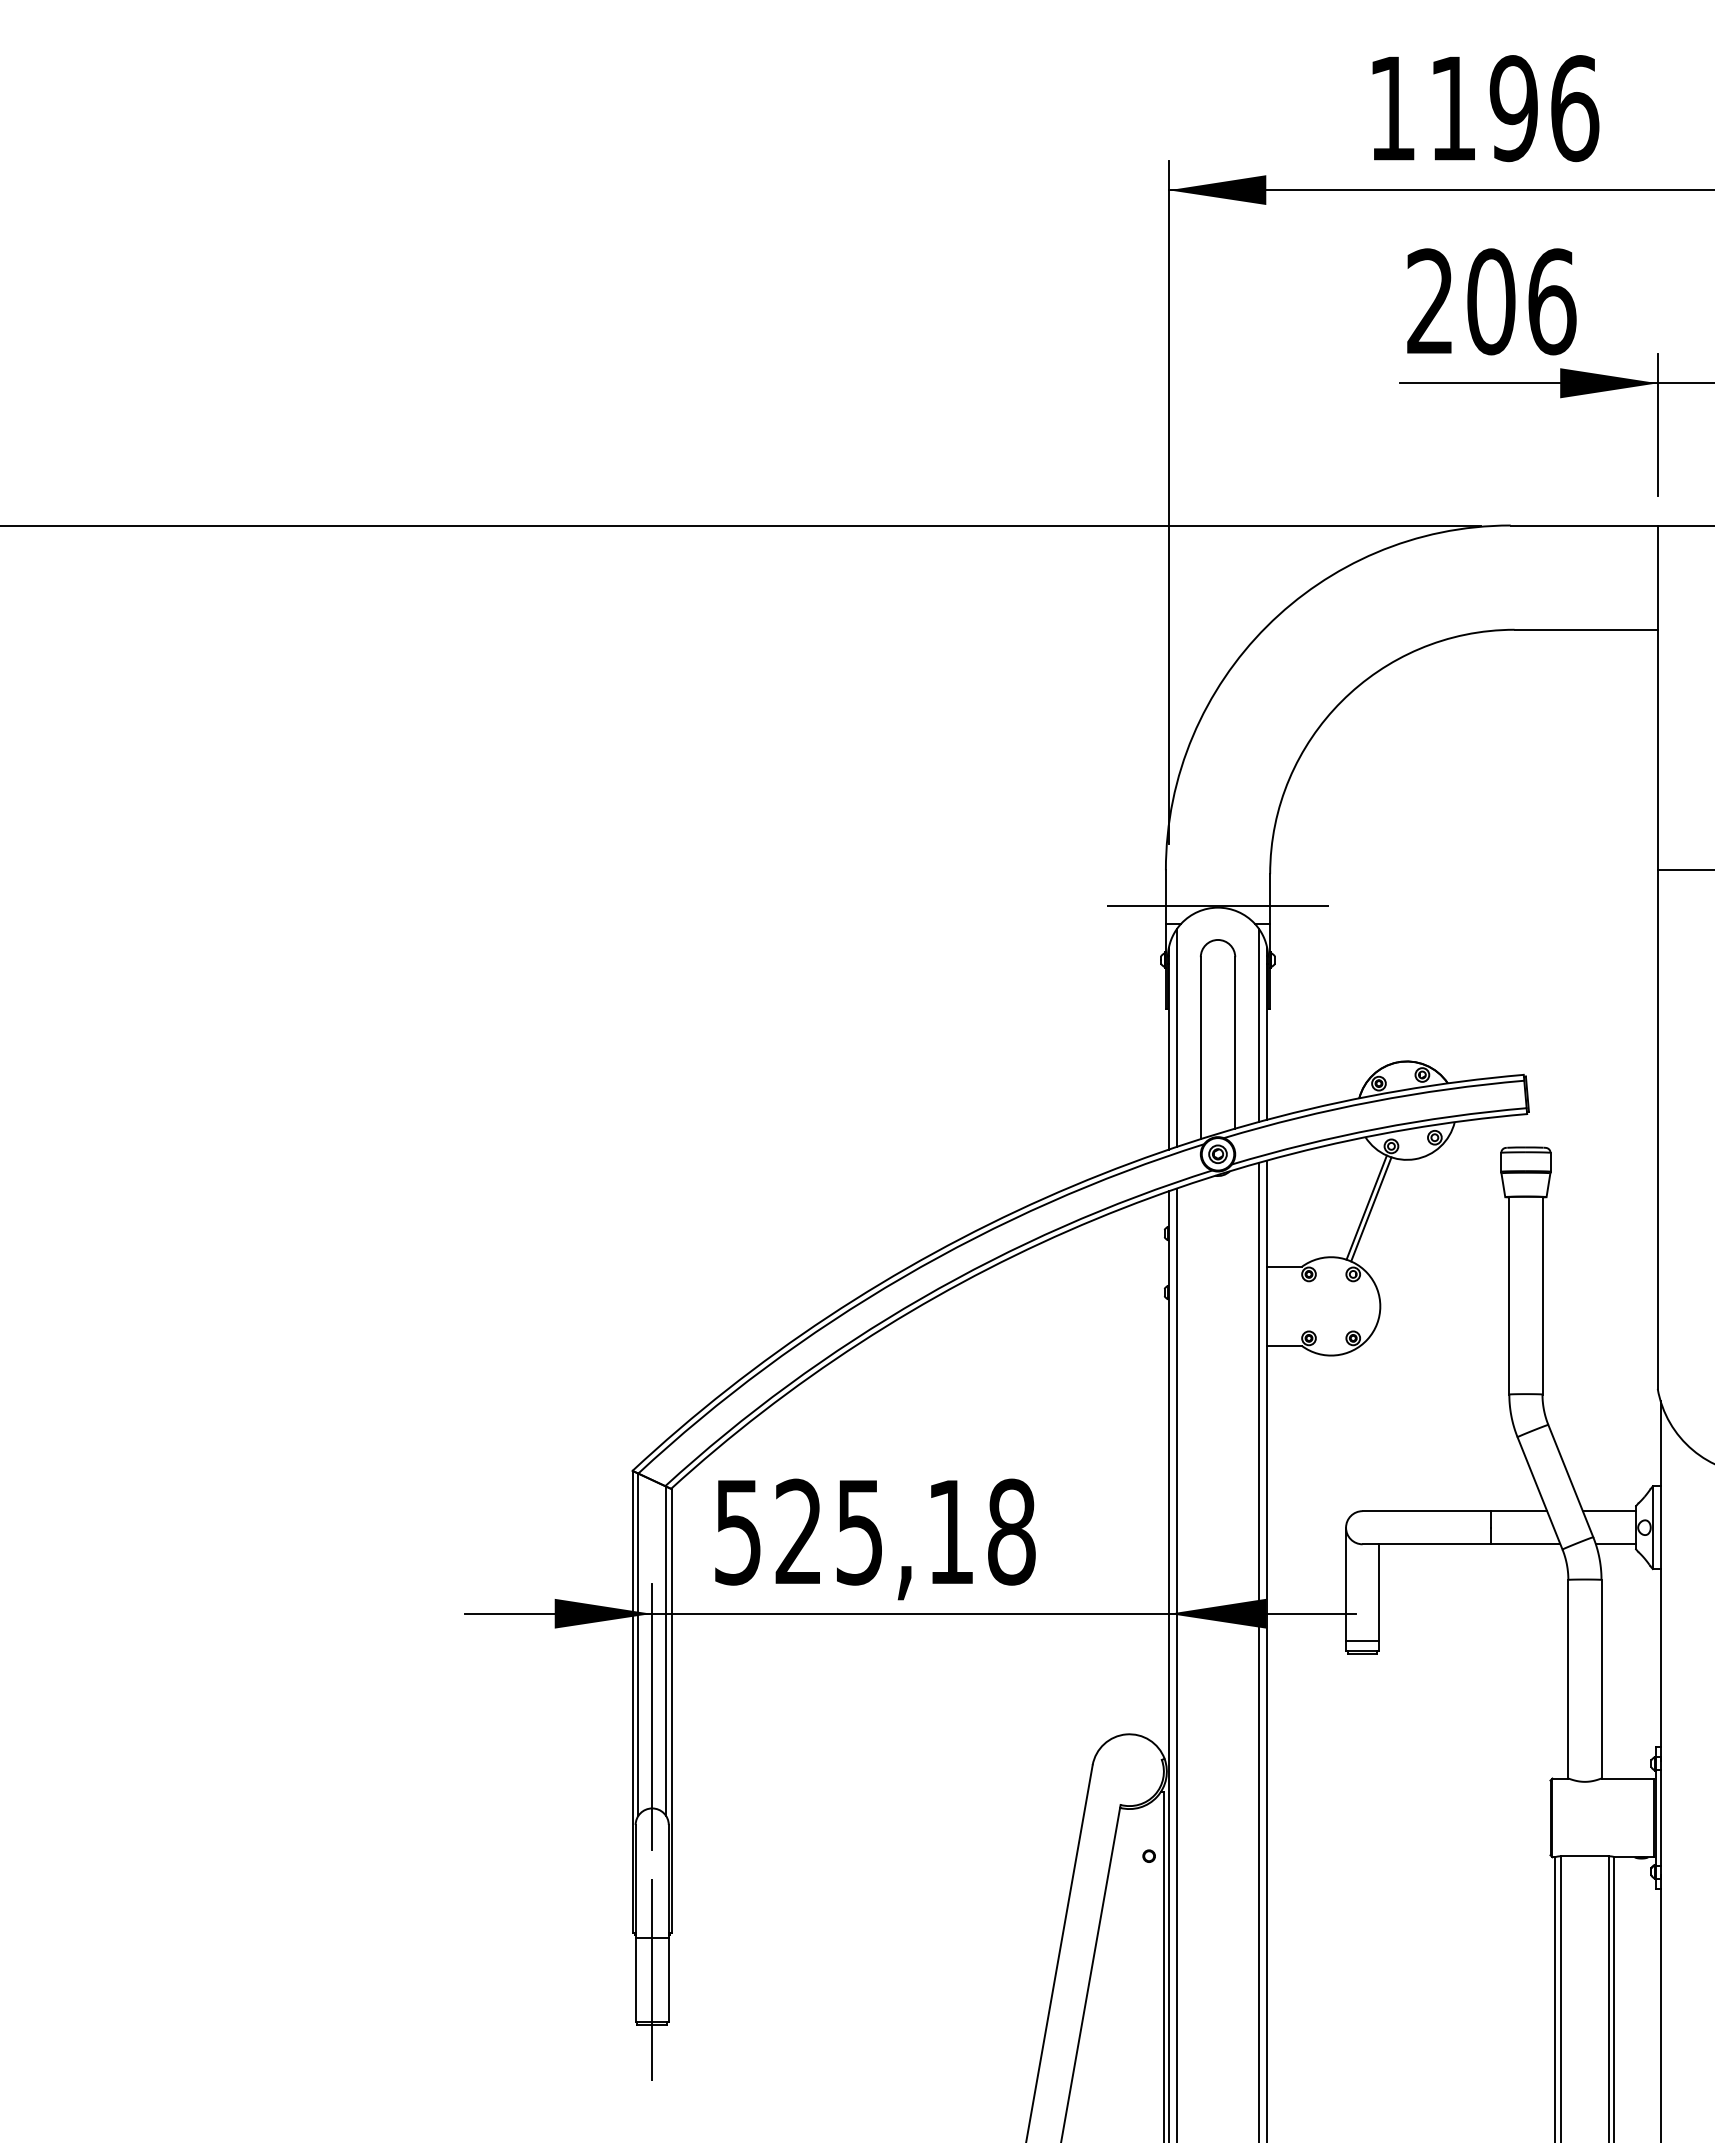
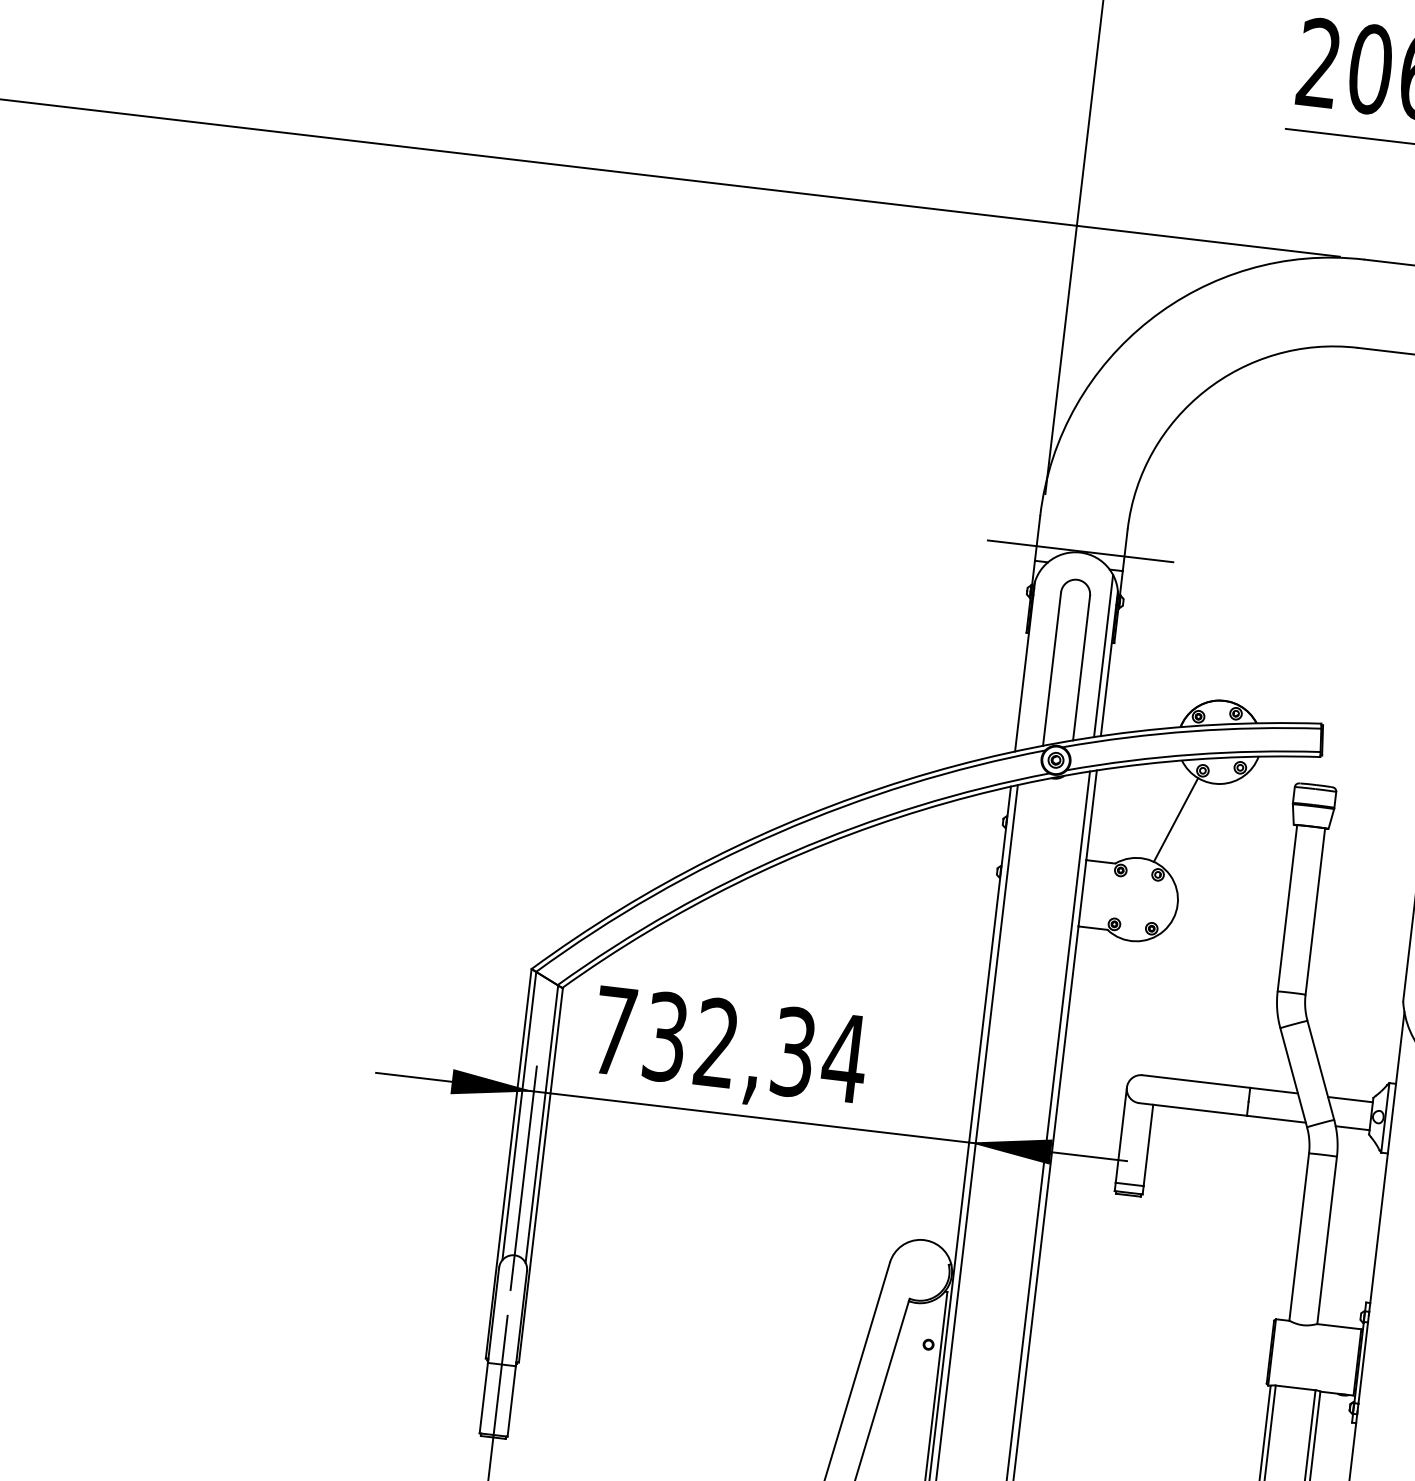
line: (1176, 1037) -> (1032, 657), removed
line: (1371, 1209) -> (1179, 822), removed
text: (875, 1531) -> (730, 1044), 525,18 -> 732,34

